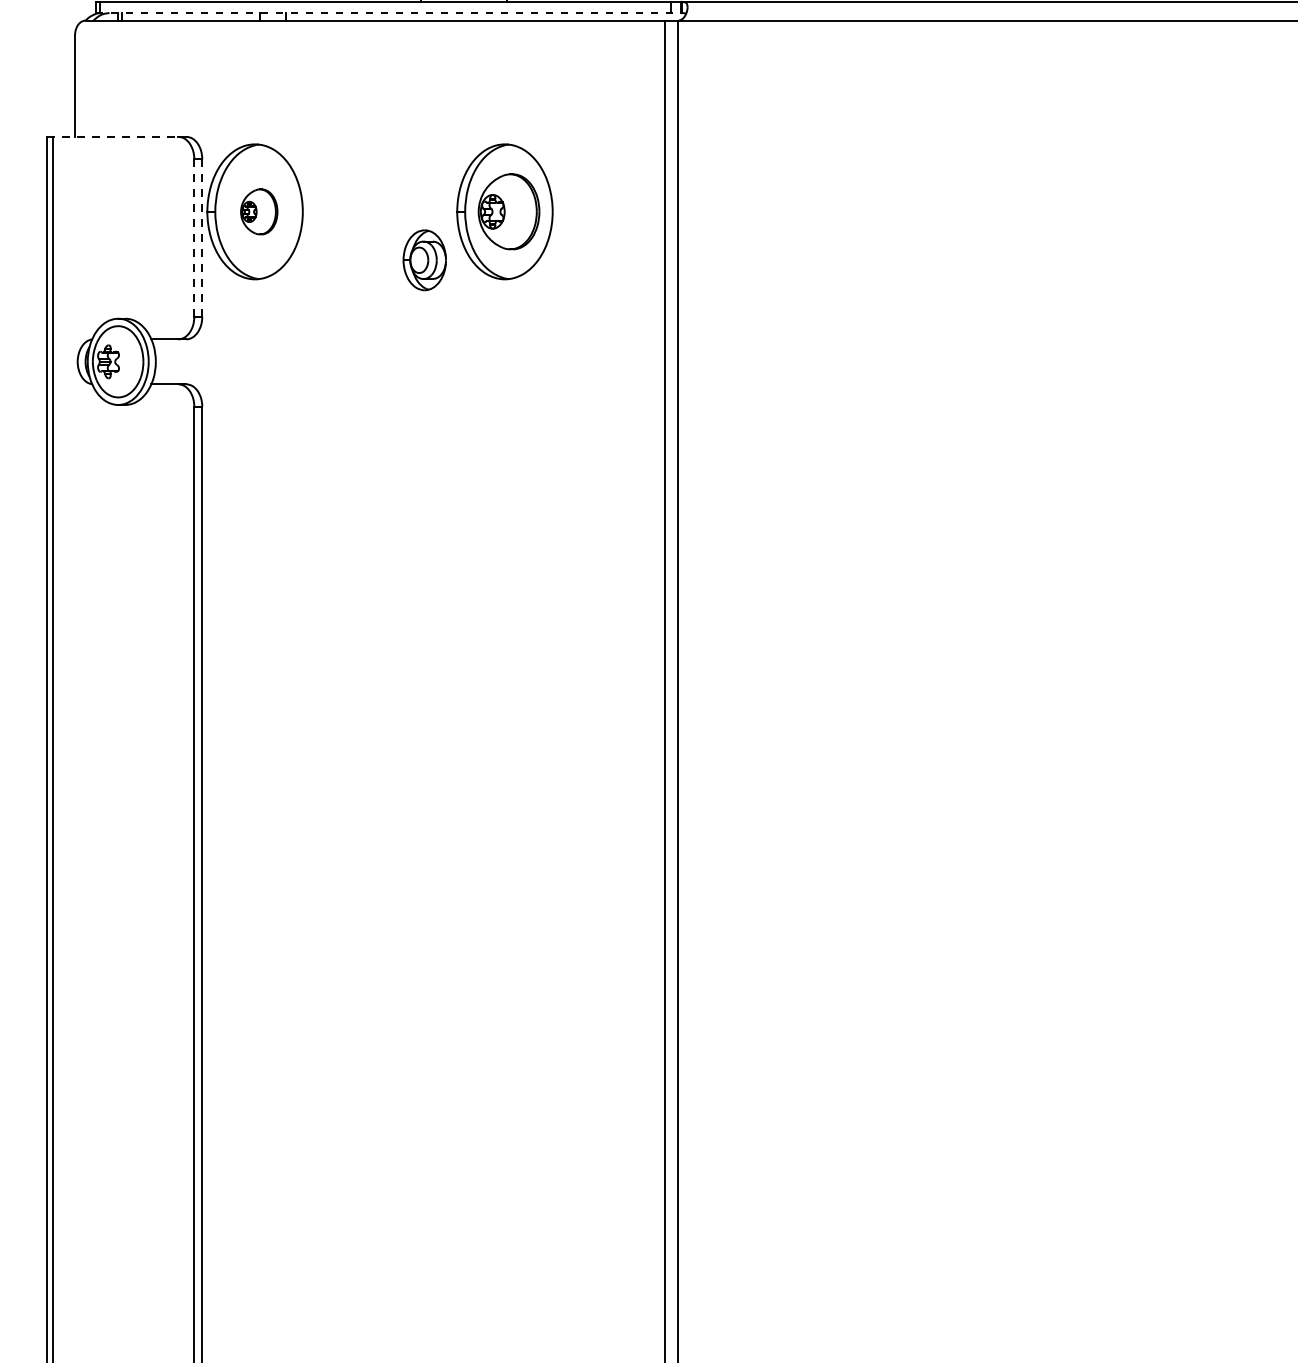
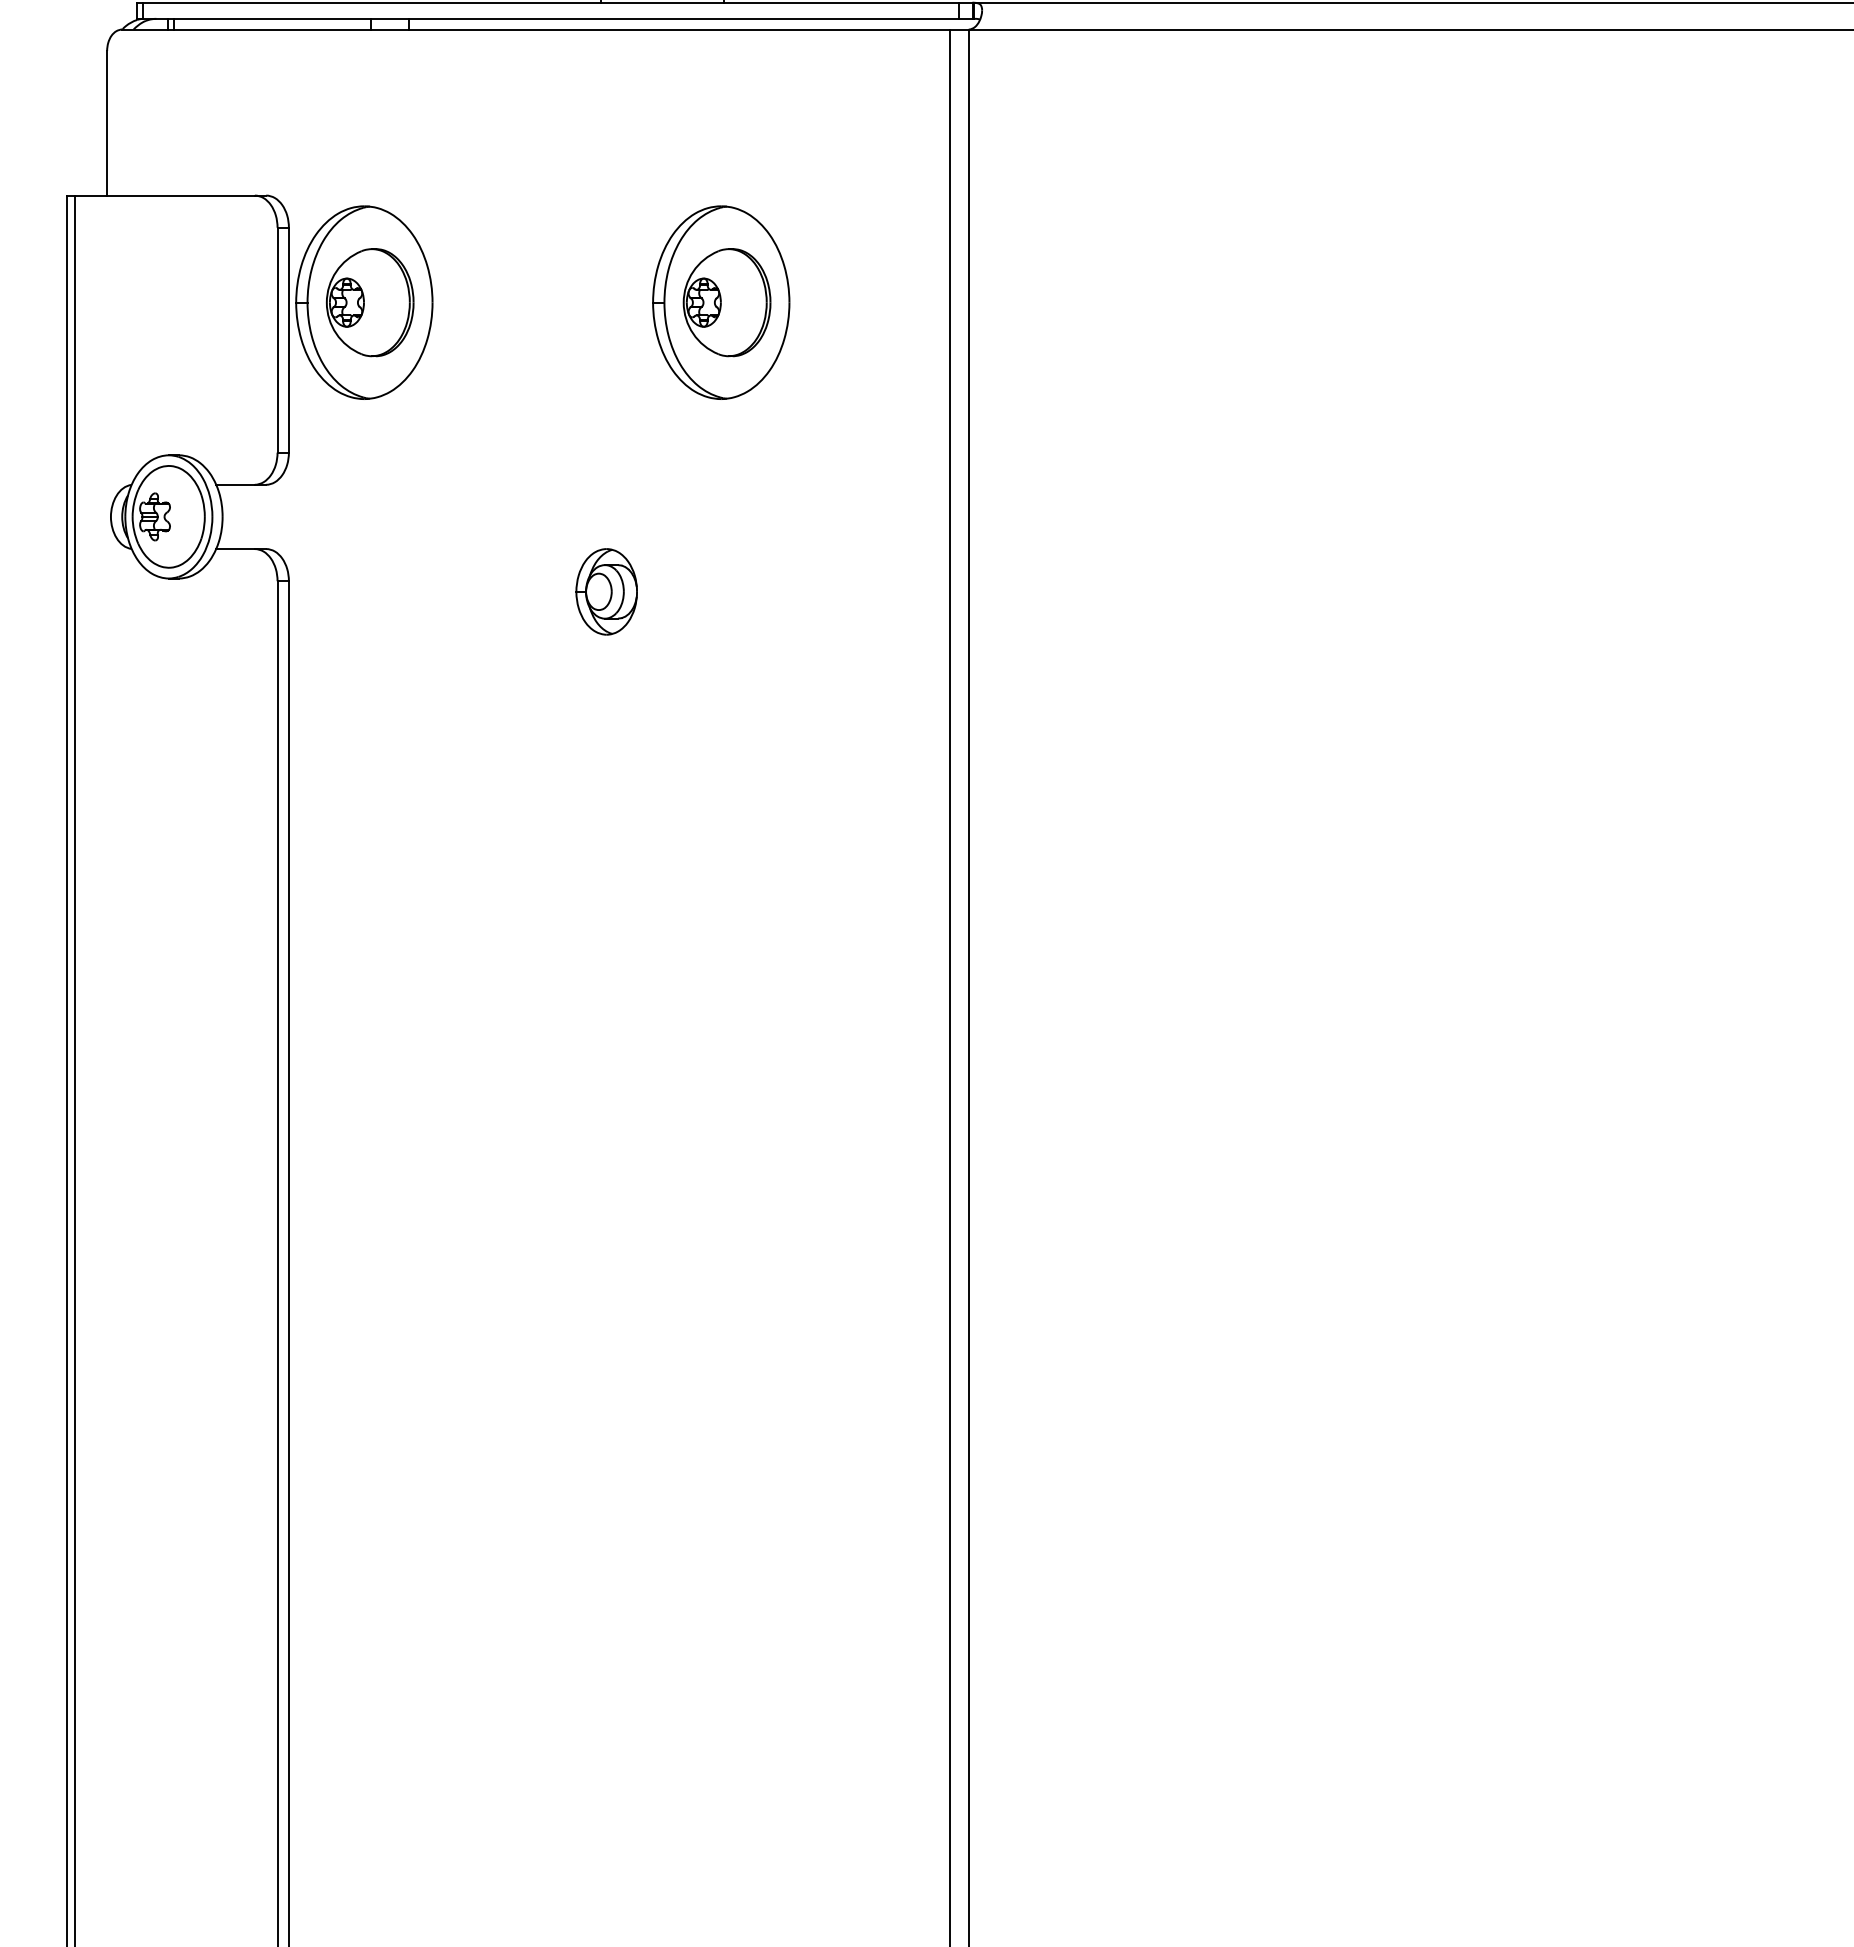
line: (388, 12) -> (555, 18), dashed -> solid
line: (113, 136) -> (161, 195), dashed -> solid
part: (259, 211) -> (370, 302), size x1.67
line: (194, 237) -> (277, 339), dashed -> solid
line: (201, 237) -> (288, 339), dashed -> solid
part: (424, 260) -> (606, 591), moved

